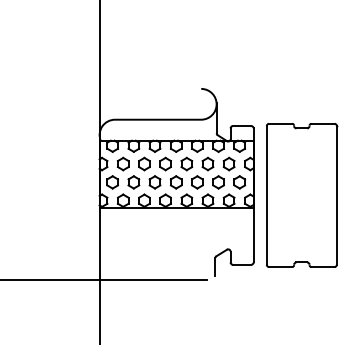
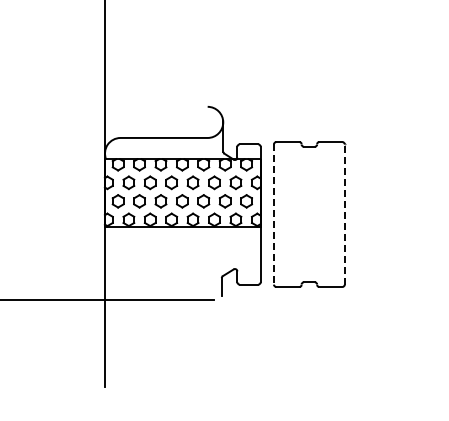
line: (336, 195) -> (344, 214), solid -> dashed
line: (266, 196) -> (273, 215), solid -> dashed

